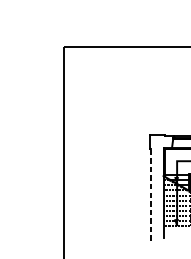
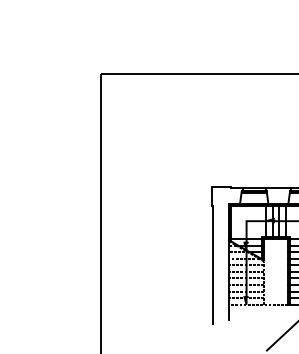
line: (151, 194) -> (213, 264), dashed -> solid

